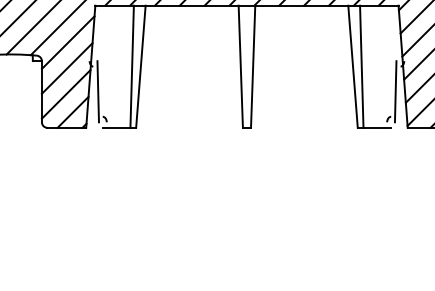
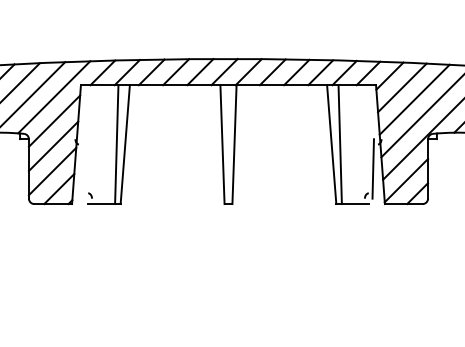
line: (97, 91) -> (83, 168), removed

